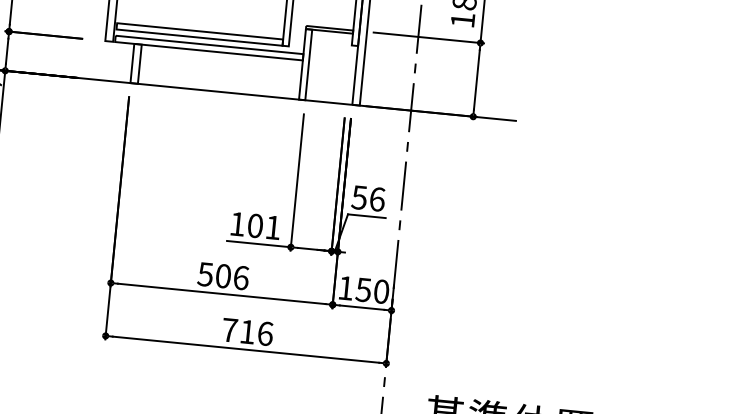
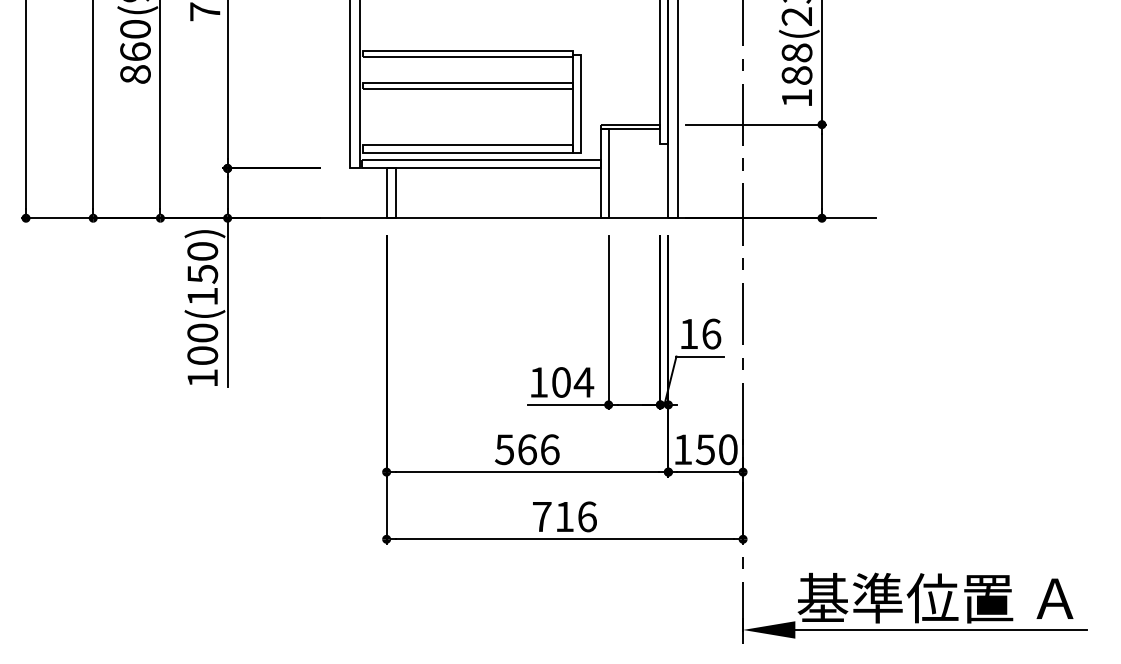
text: (359, 197) -> (688, 334), 56 -> 16
text: (272, 227) -> (583, 382), 101 -> 104
text: (223, 276) -> (527, 449), 506 -> 566

